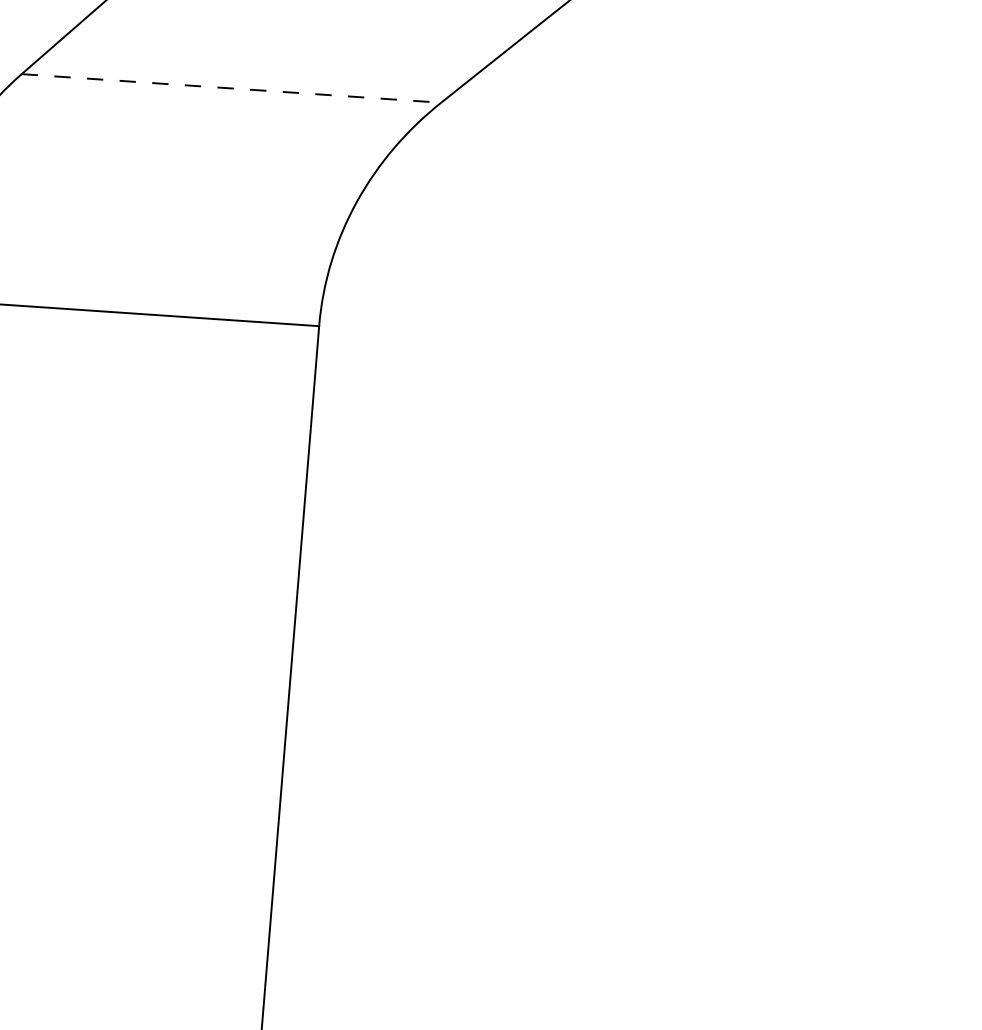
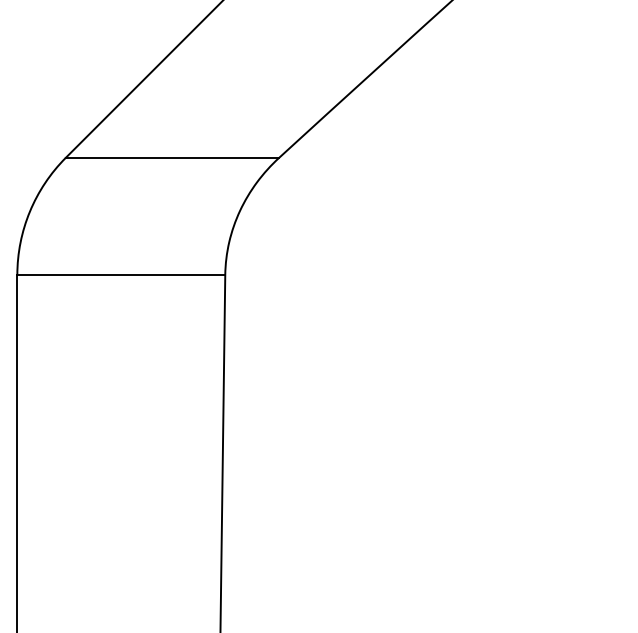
line: (231, 88) -> (172, 157), dashed -> solid

